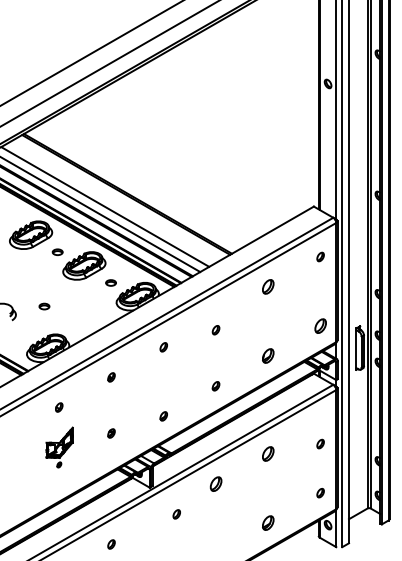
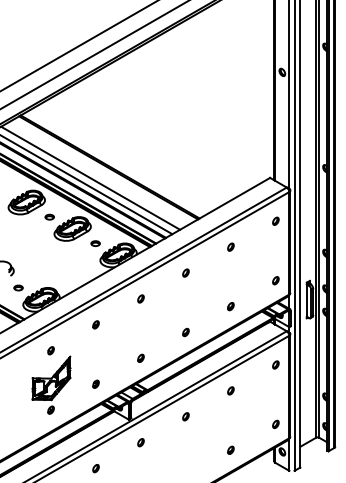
part: (268, 287) -> (231, 247), size x0.62
part: (44, 306) -> (18, 287), moved
part: (320, 325) -> (275, 280), size x0.62
part: (215, 330) -> (185, 273), moved
part: (268, 356) -> (231, 306), size x0.62
part: (111, 433) -> (96, 384), moved
part: (320, 443) -> (275, 364), moved
part: (59, 447) -> (51, 385), size x1.67
part: (268, 454) -> (231, 391), size x0.62
part: (215, 484) -> (185, 416), size x0.62
part: (176, 514) -> (140, 442), moved
part: (268, 523) -> (231, 450), size x0.62

